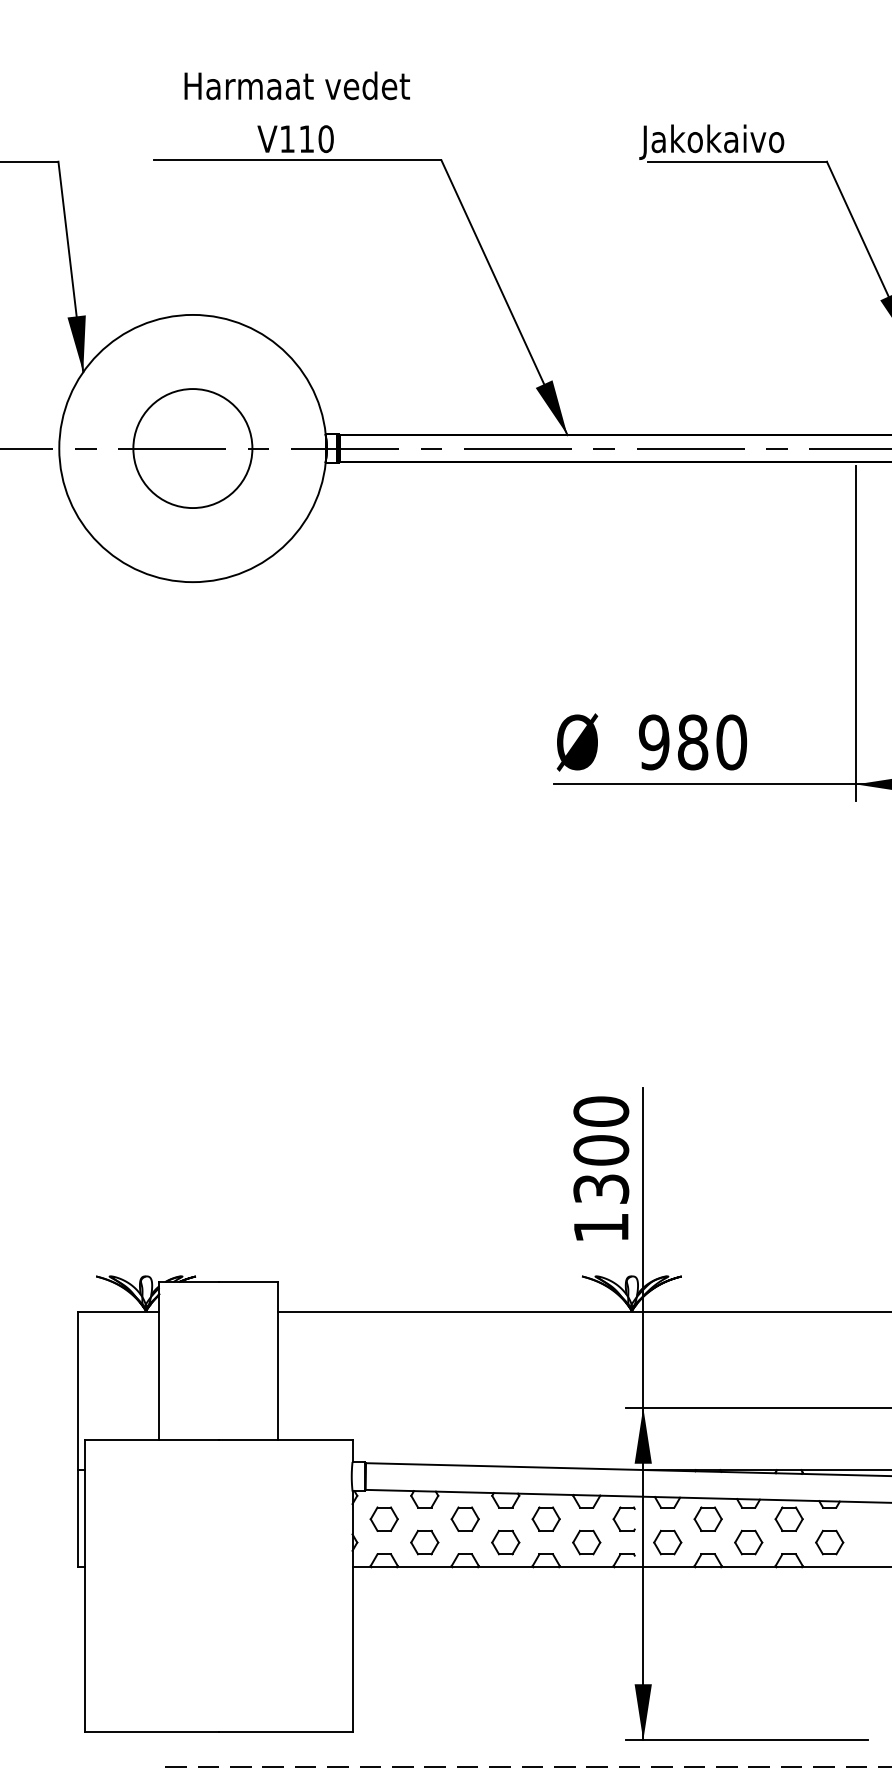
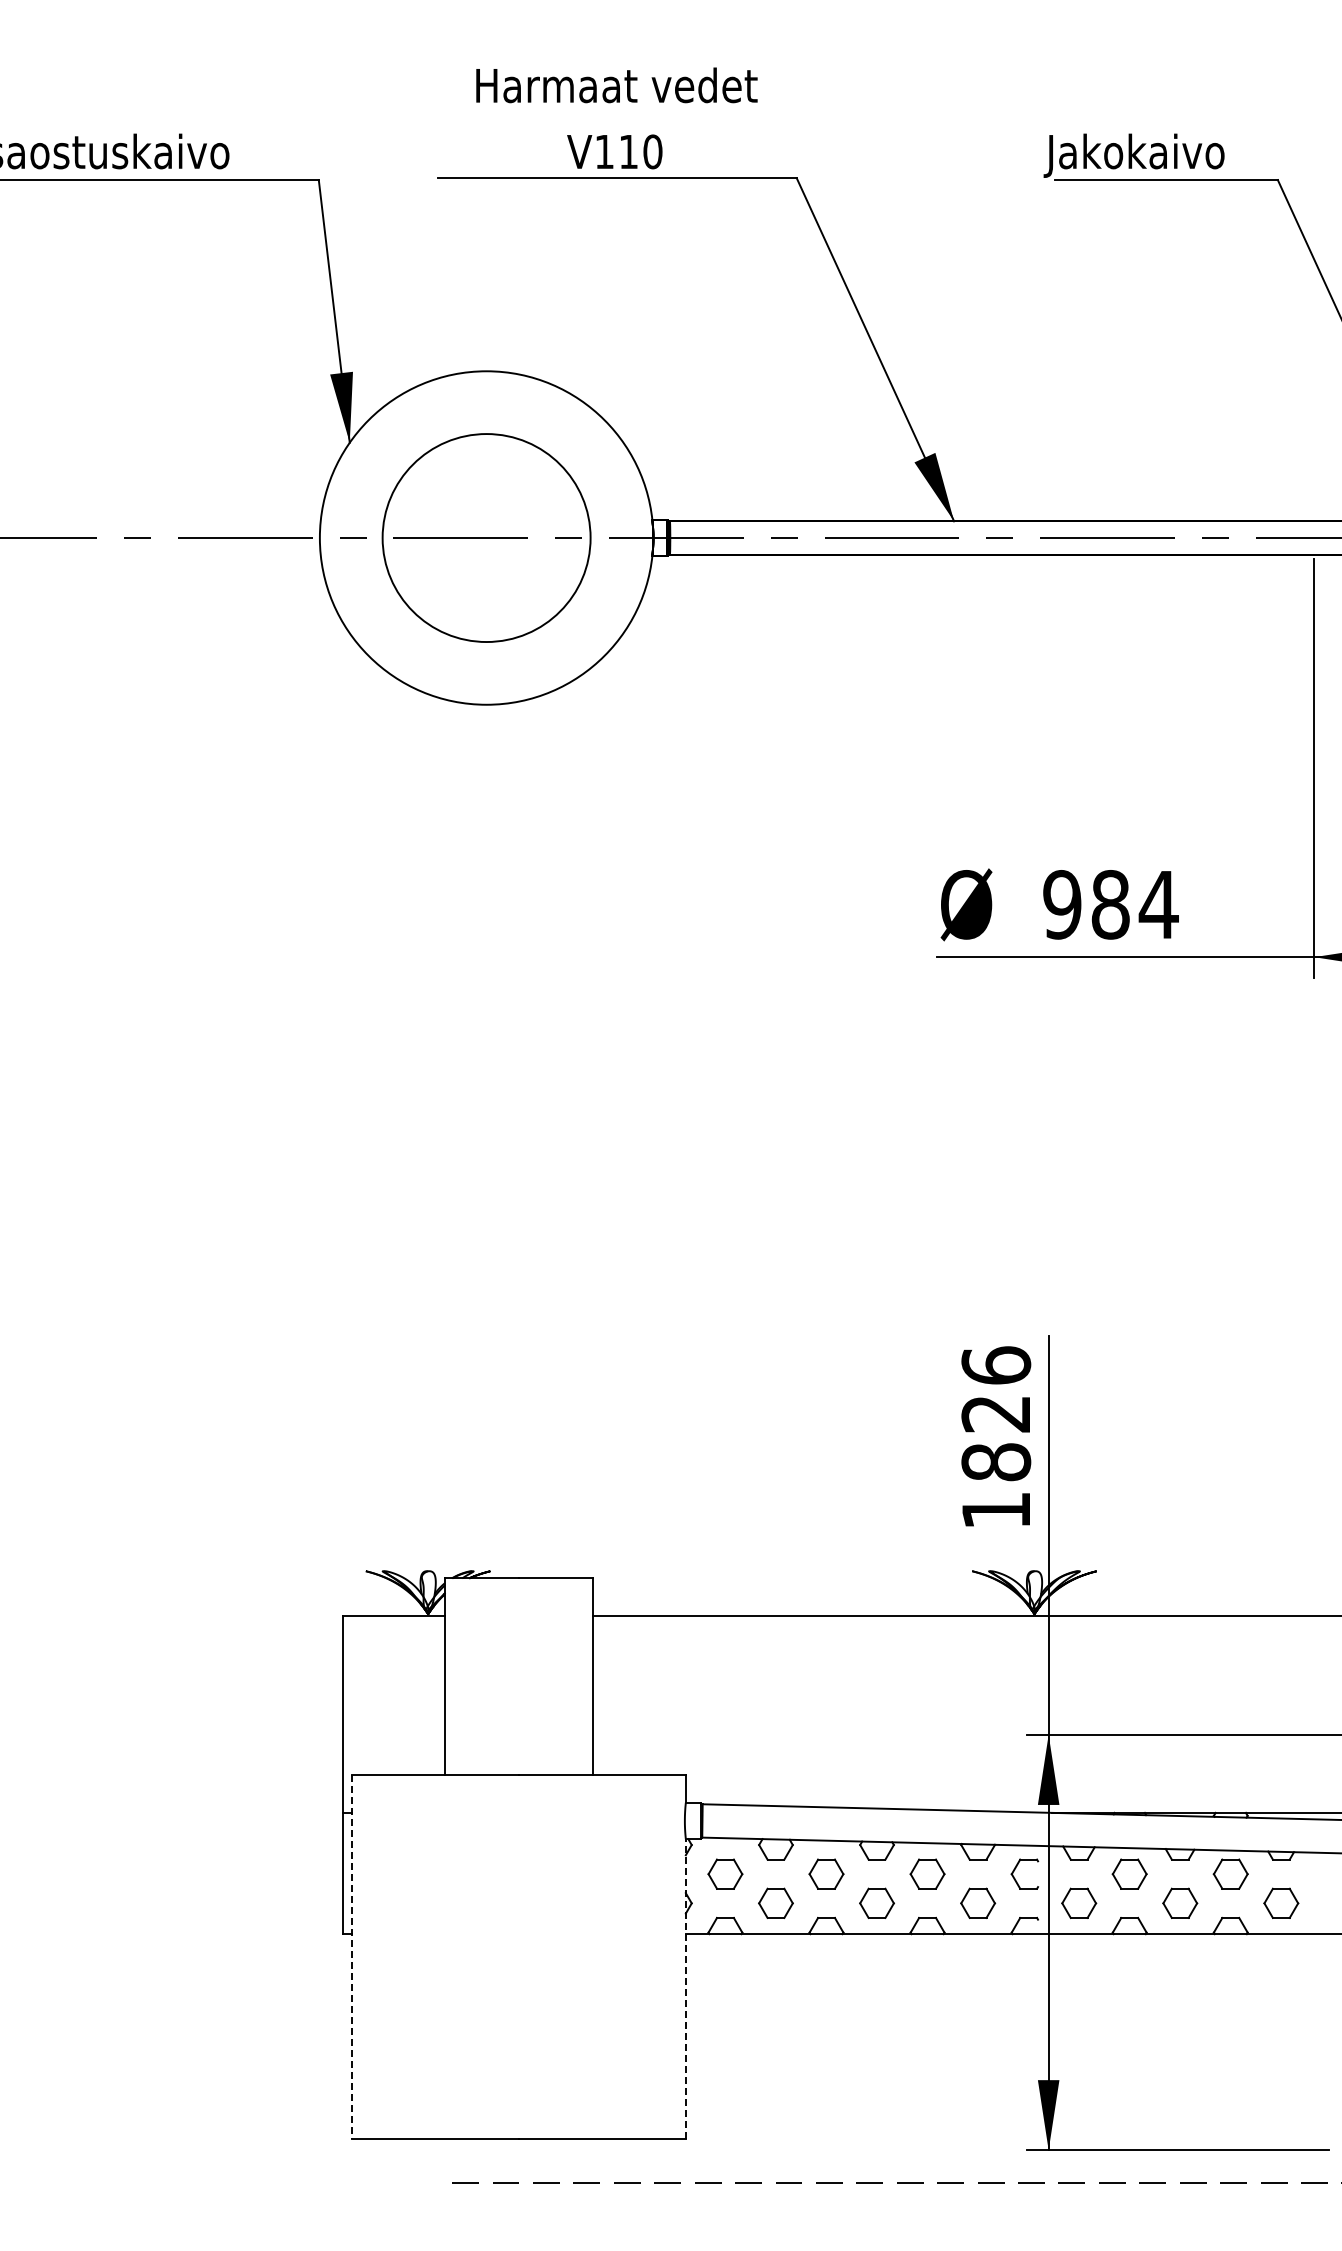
circle: (192, 448) -> (486, 537), size x1.4
text: (731, 742) -> (1158, 904), 980 -> 984
text: (601, 1150) -> (996, 1413), 1300 -> 1826
line: (85, 1585) -> (352, 1957), solid -> dashed
line: (352, 1610) -> (685, 1988), solid -> dashed

